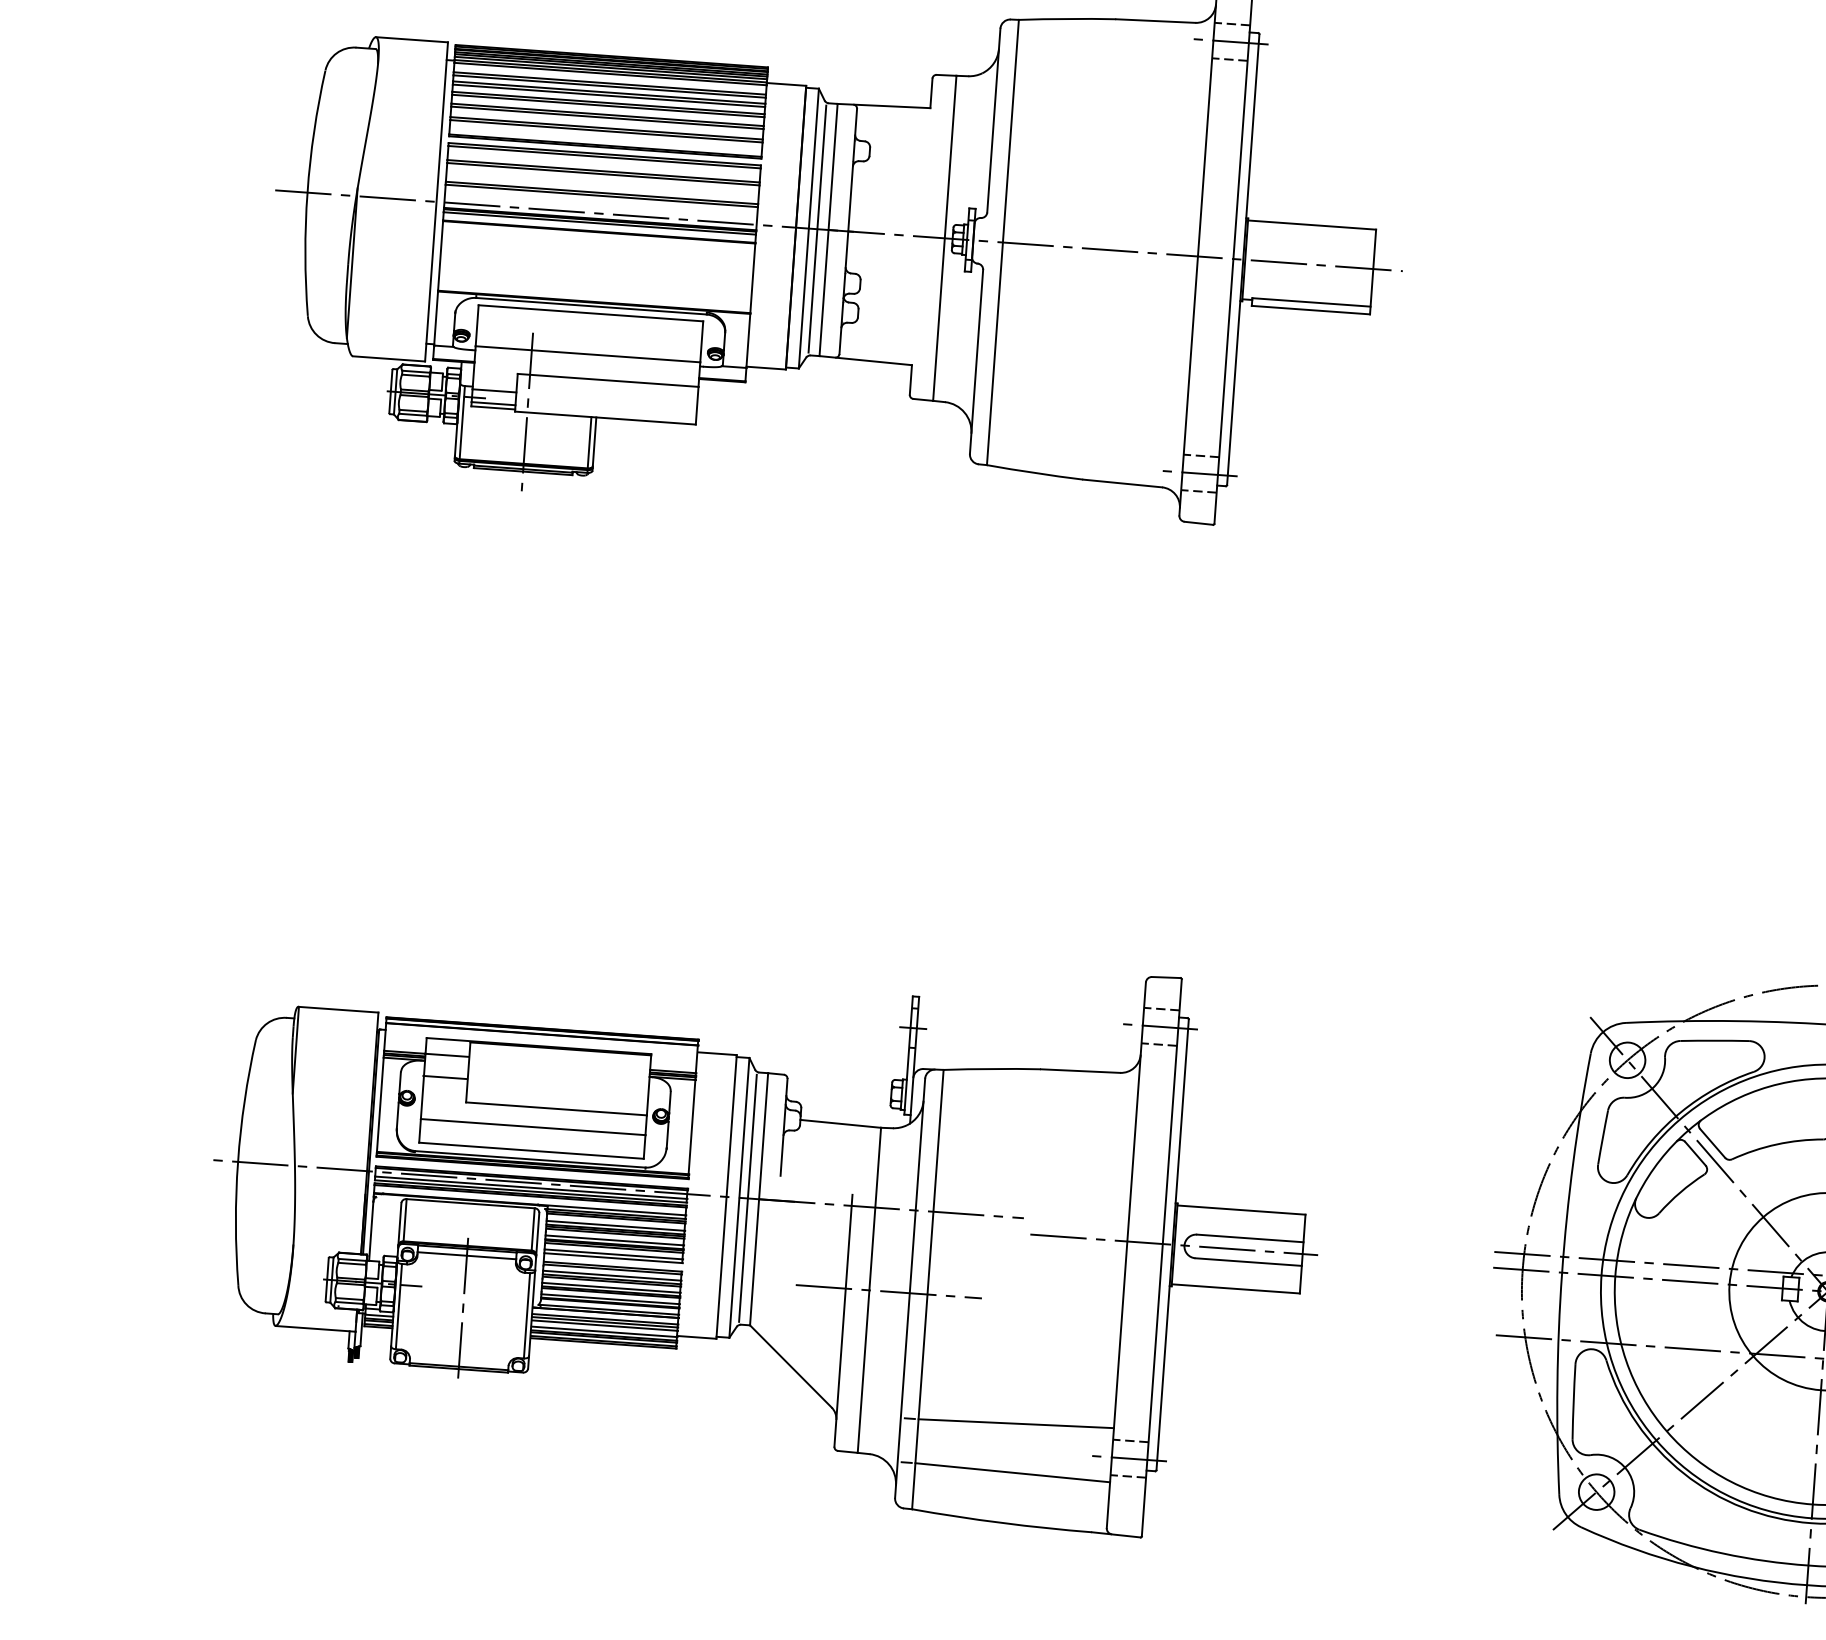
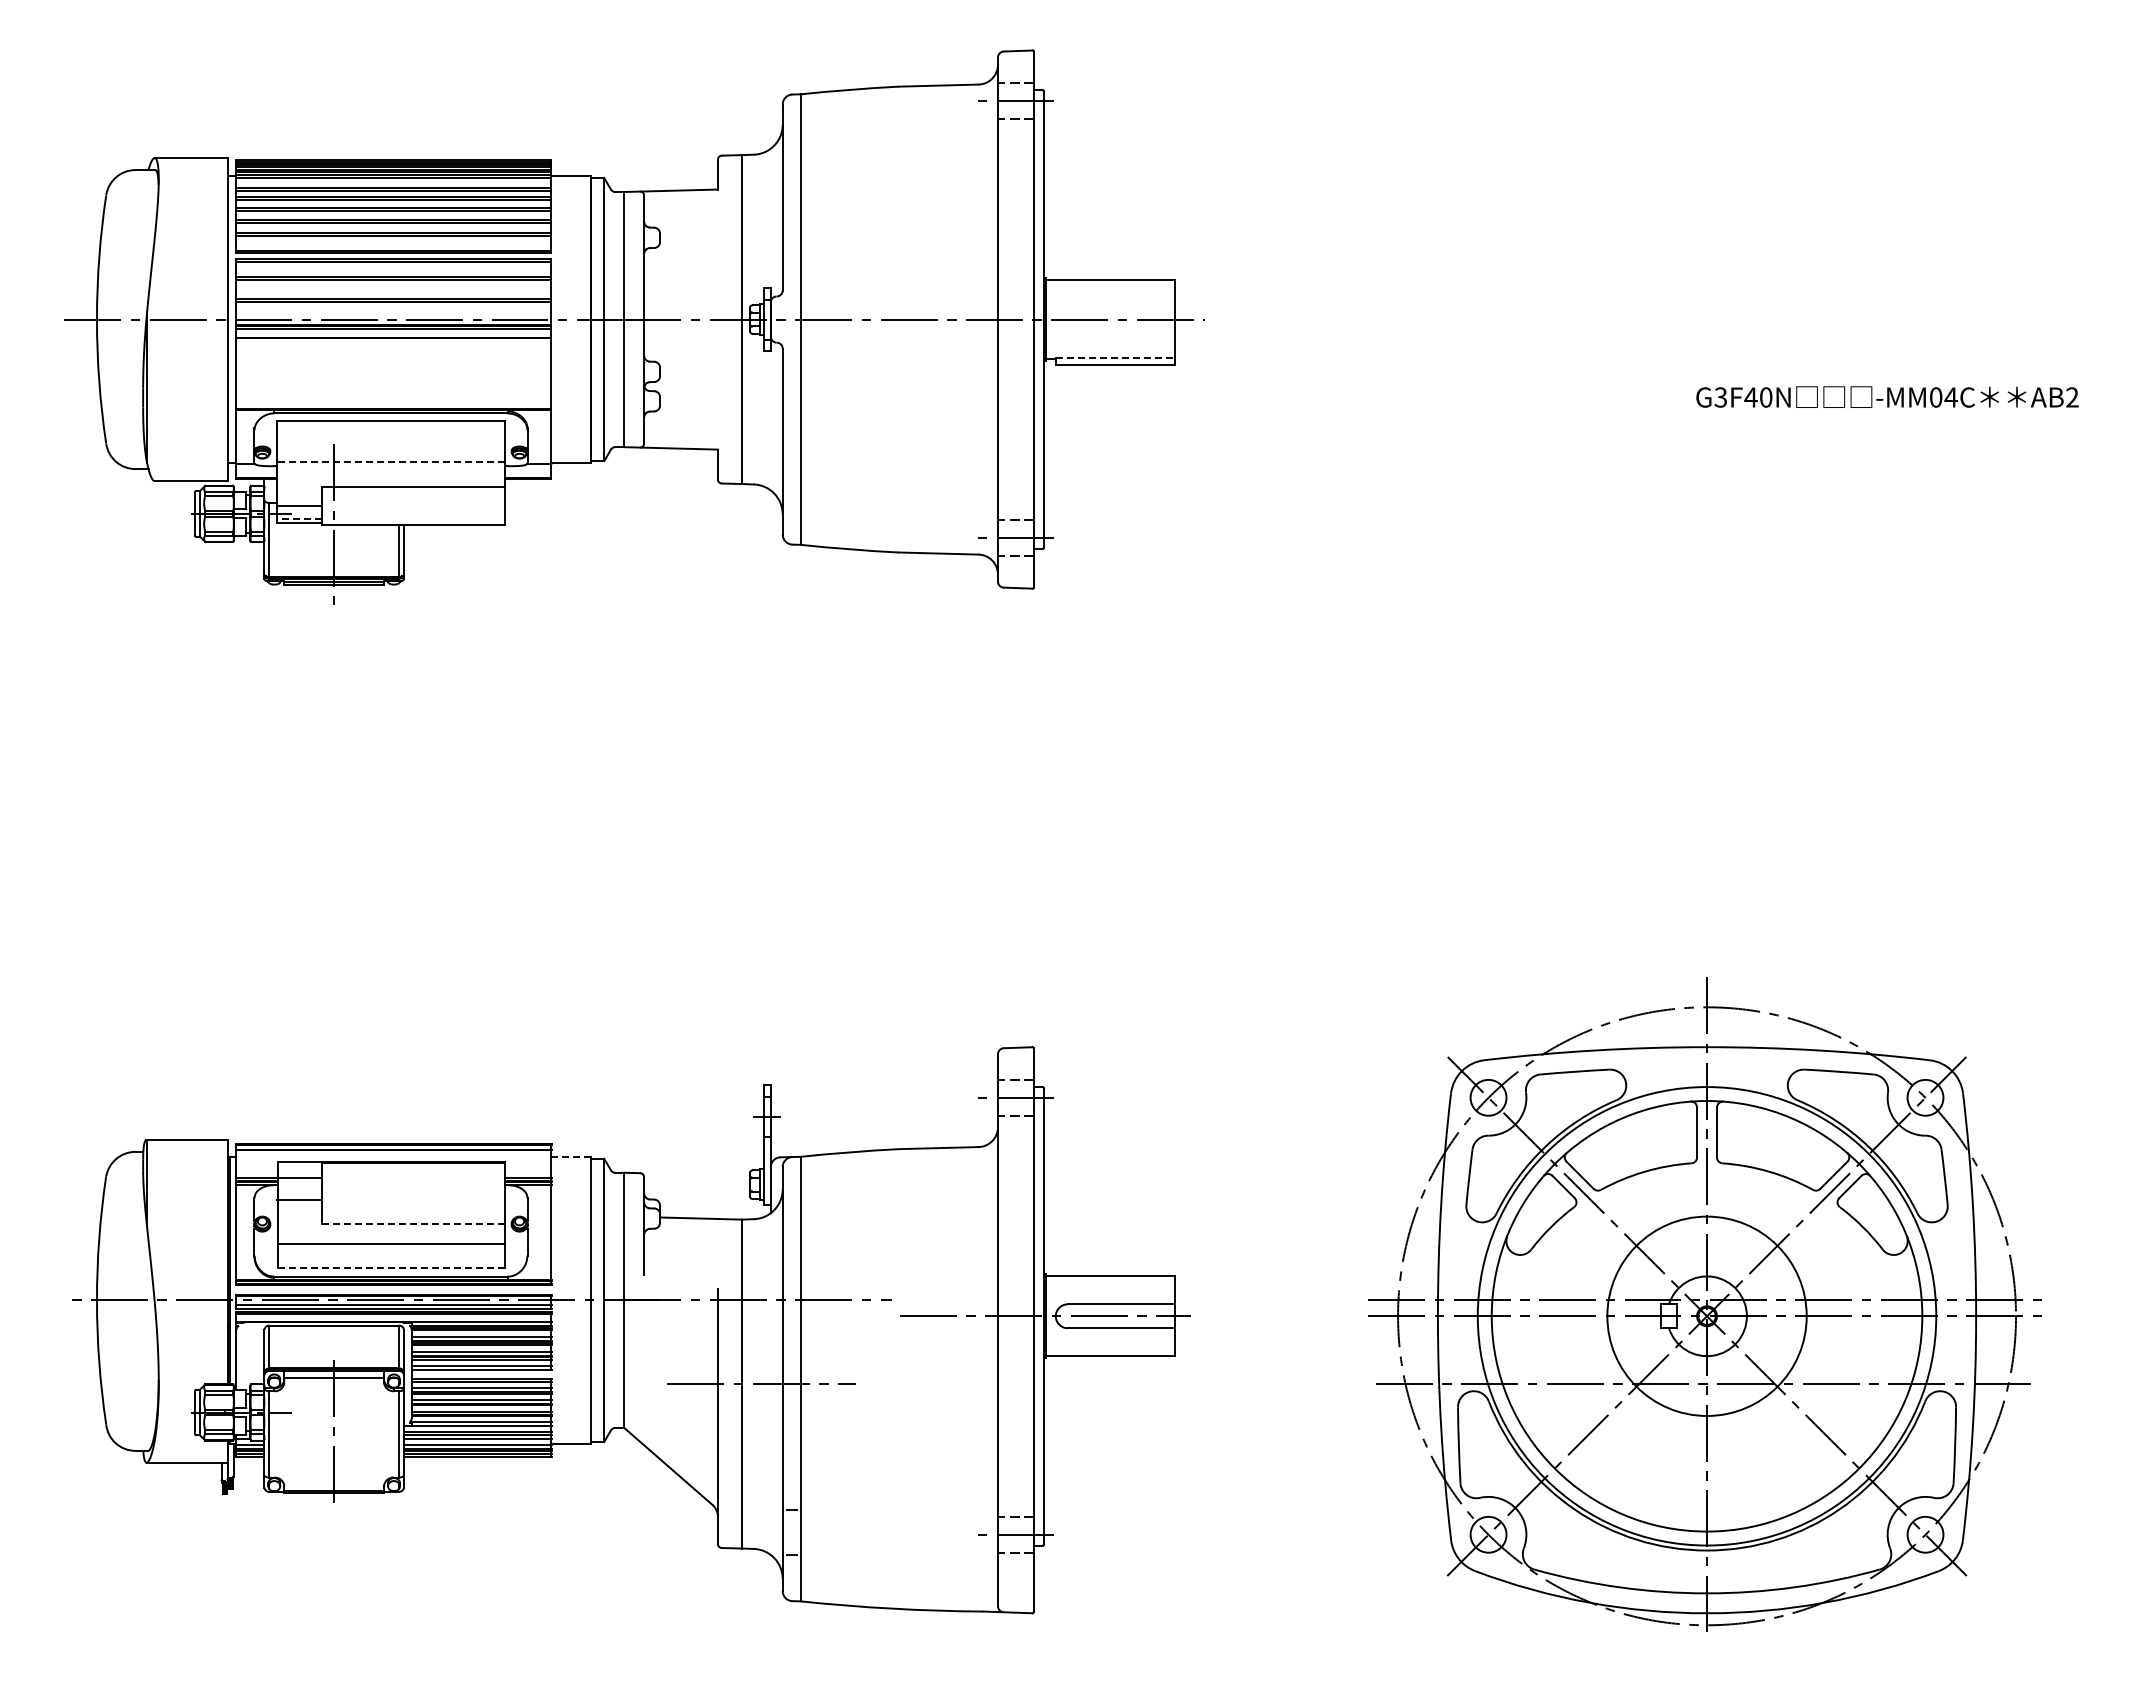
line: (816, 229) -> (612, 319), removed
line: (1311, 302) -> (1115, 357), solid -> dashed
line: (588, 354) -> (391, 462), solid -> dashed
line: (493, 403) -> (299, 518), solid -> dashed
line: (717, 1053) -> (571, 1156), solid -> dashed
line: (557, 1108) -> (414, 1223), solid -> dashed
line: (531, 1150) -> (391, 1267), solid -> dashed
line: (747, 1198) -> (612, 1300), removed
line: (1016, 1423) -> (899, 1507), removed
line: (1012, 1471) -> (899, 1556), removed

